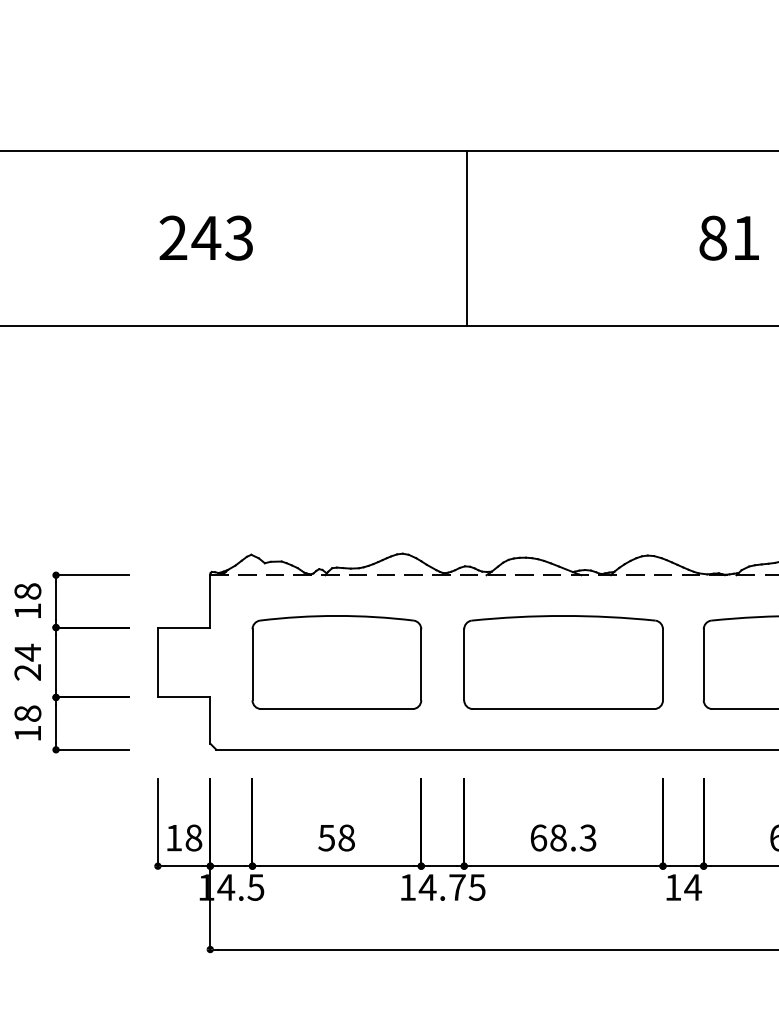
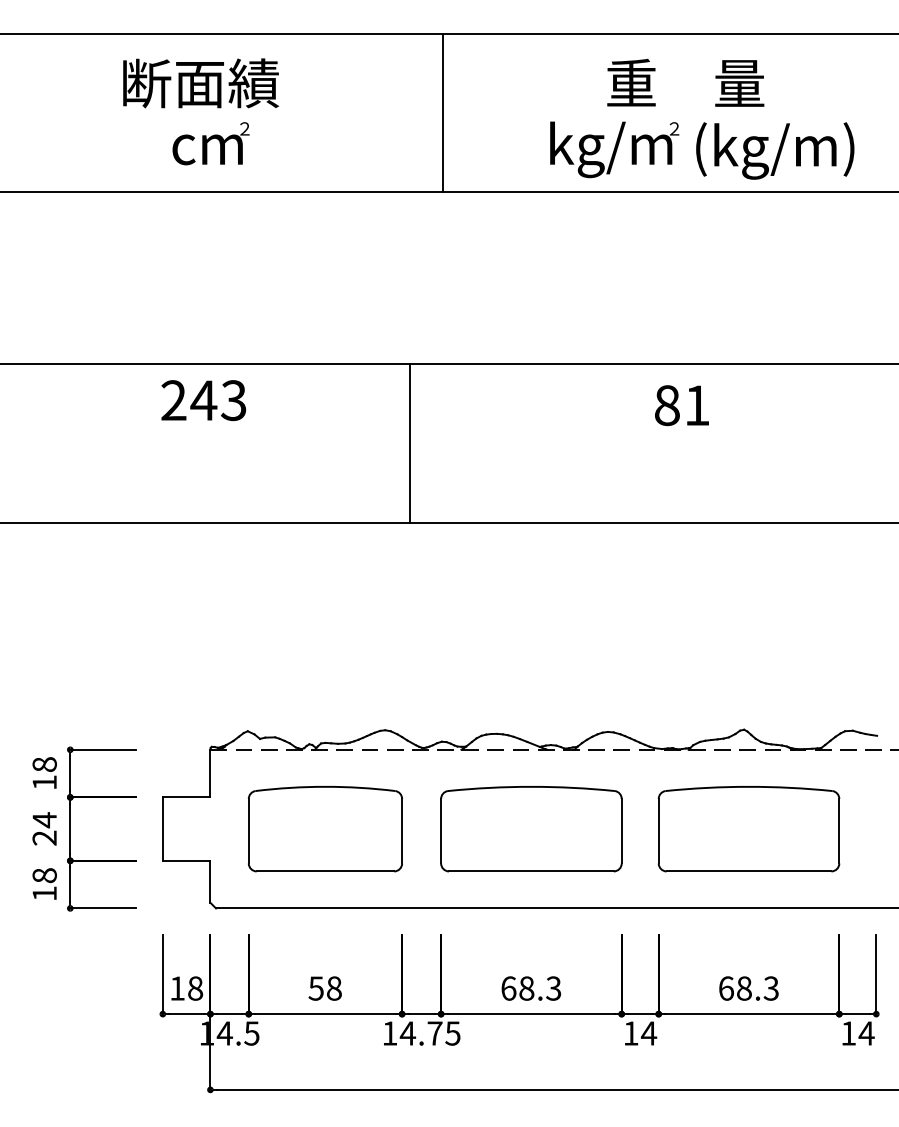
text: (205, 238) -> (203, 400), moved
line: (466, 238) -> (410, 443), moved
text: (728, 238) -> (681, 405), moved

